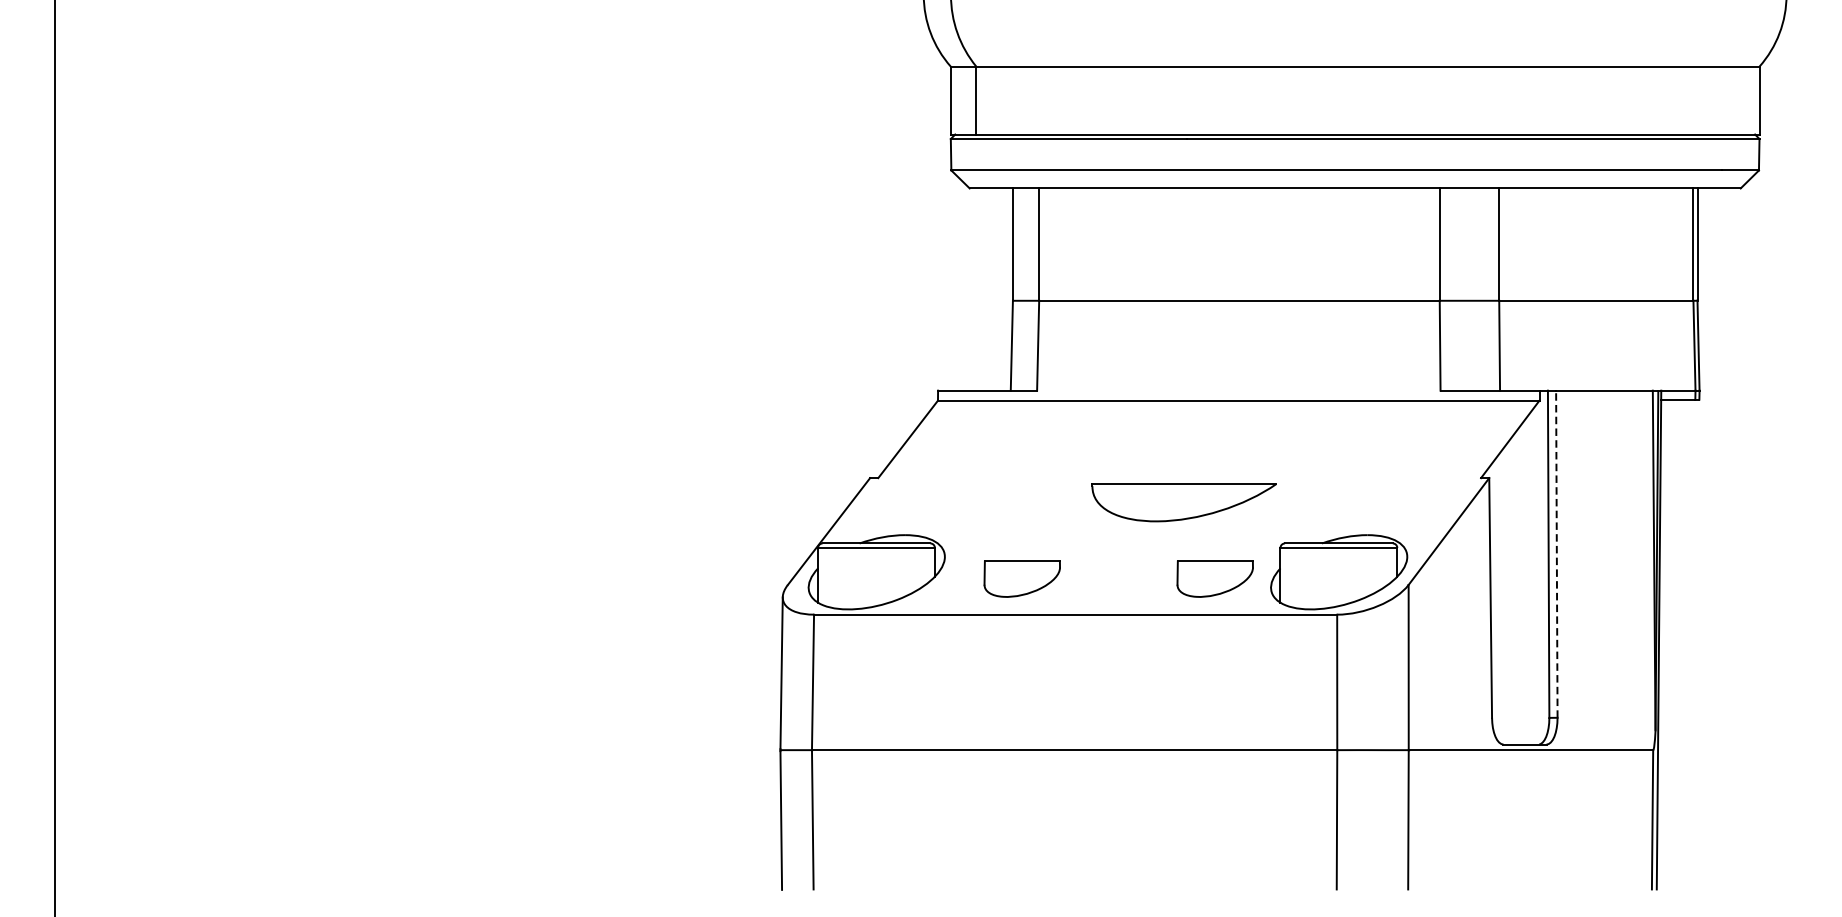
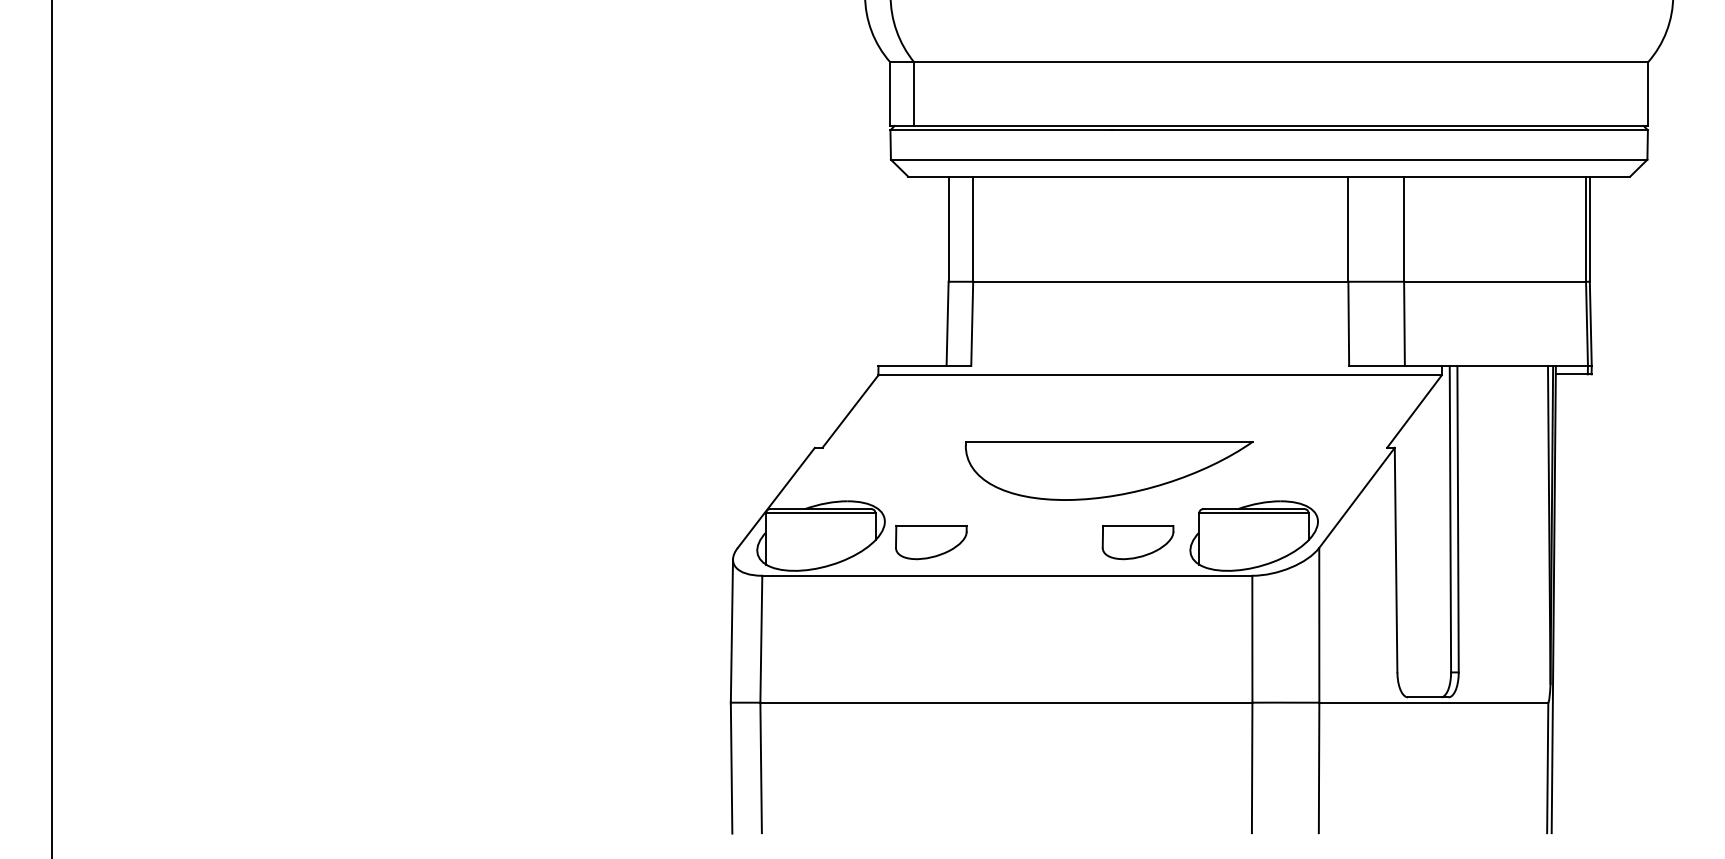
part: (1183, 502) -> (1108, 470), size x1.67
line: (1557, 553) -> (1458, 518), dashed -> solid
part: (1022, 579) -> (931, 542), moved

